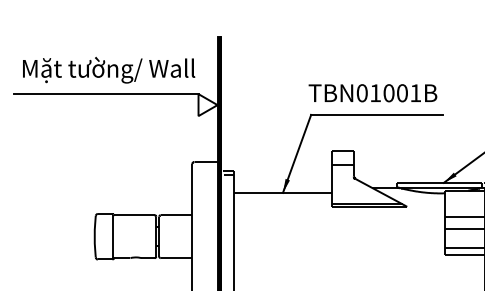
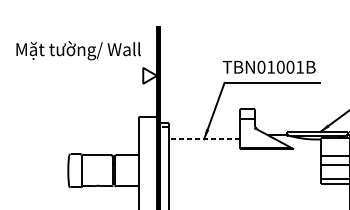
line: (105, 94) -> (76, 68), removed
line: (282, 192) -> (203, 138), solid -> dashed

